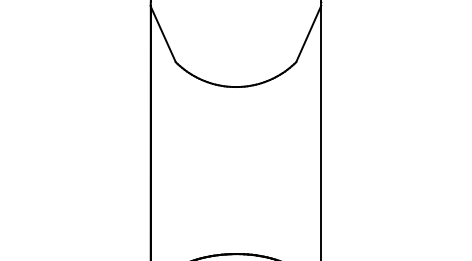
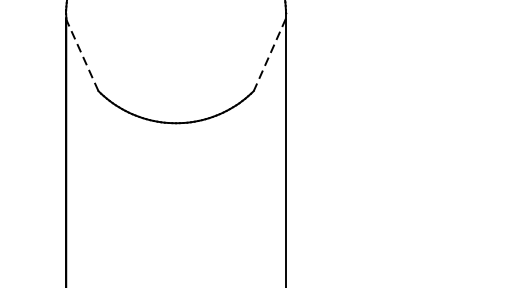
line: (163, 34) -> (82, 55), solid -> dashed
line: (308, 34) -> (269, 55), solid -> dashed

